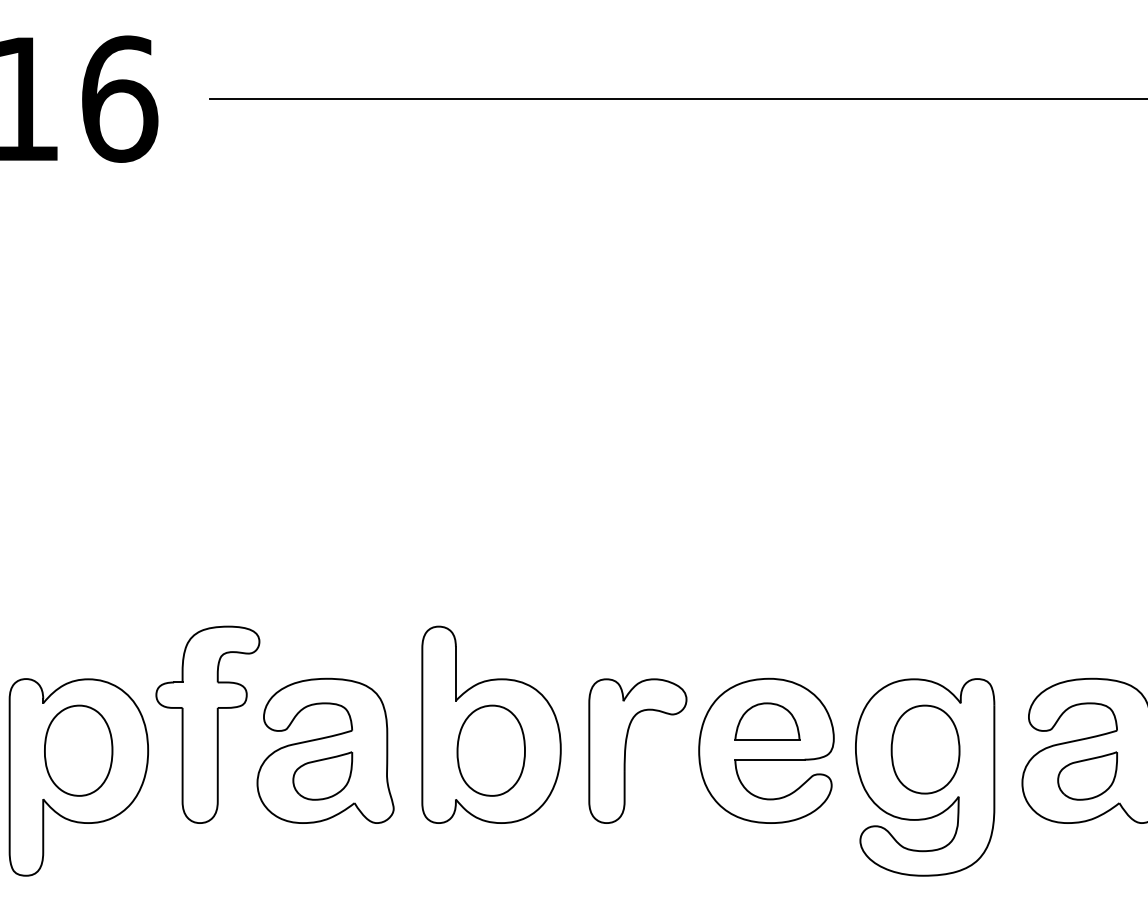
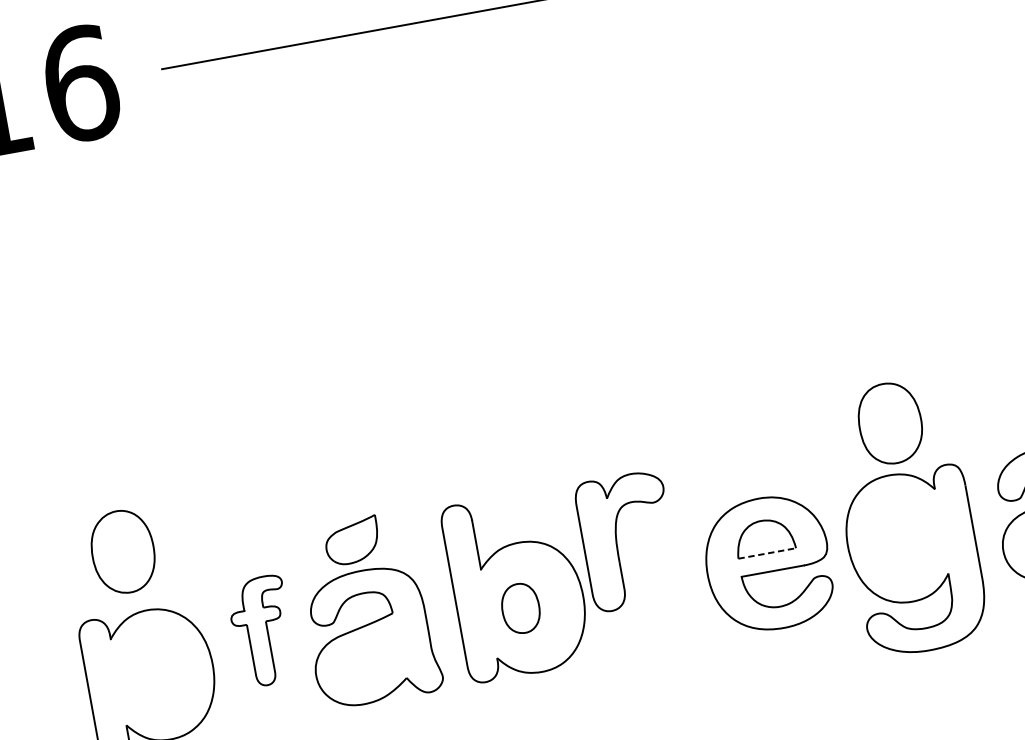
part: (207, 724) -> (261, 631), size x0.6
line: (767, 739) -> (767, 553), solid -> dashed
part: (626, 749) -> (617, 541), moved
part: (925, 749) -> (890, 423), moved
part: (78, 750) -> (122, 551), moved
part: (490, 750) -> (520, 608), size x0.6
part: (322, 775) -> (352, 540), moved

